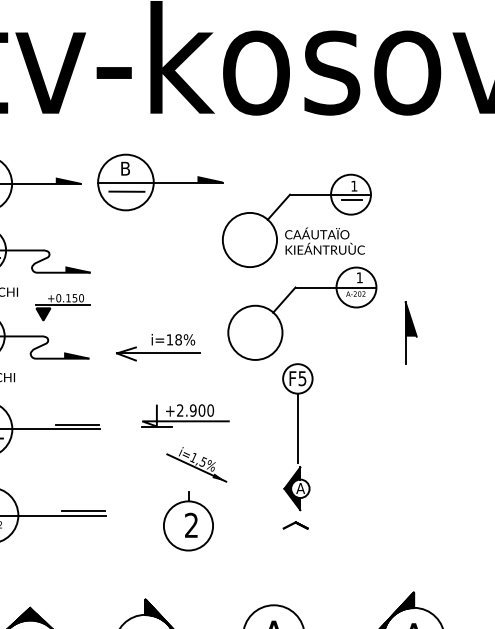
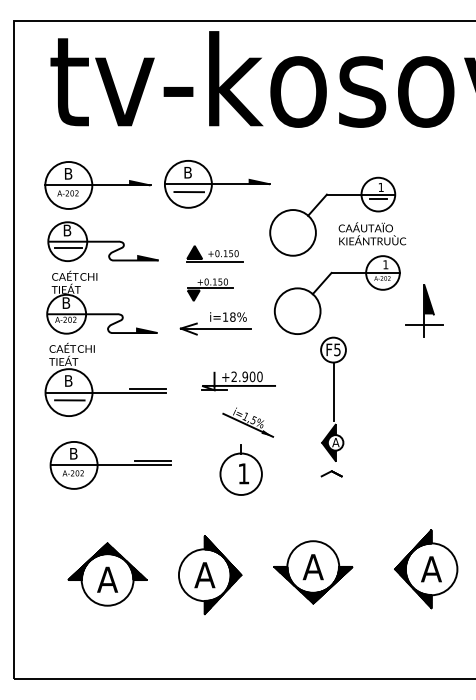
text: (325, 240) -> (372, 233), moved
part: (156, 264) -> (214, 253), added
part: (63, 307) -> (210, 289), moved
line: (405, 348) -> (424, 324), added
text: (191, 525) -> (243, 473), 2 -> 1

